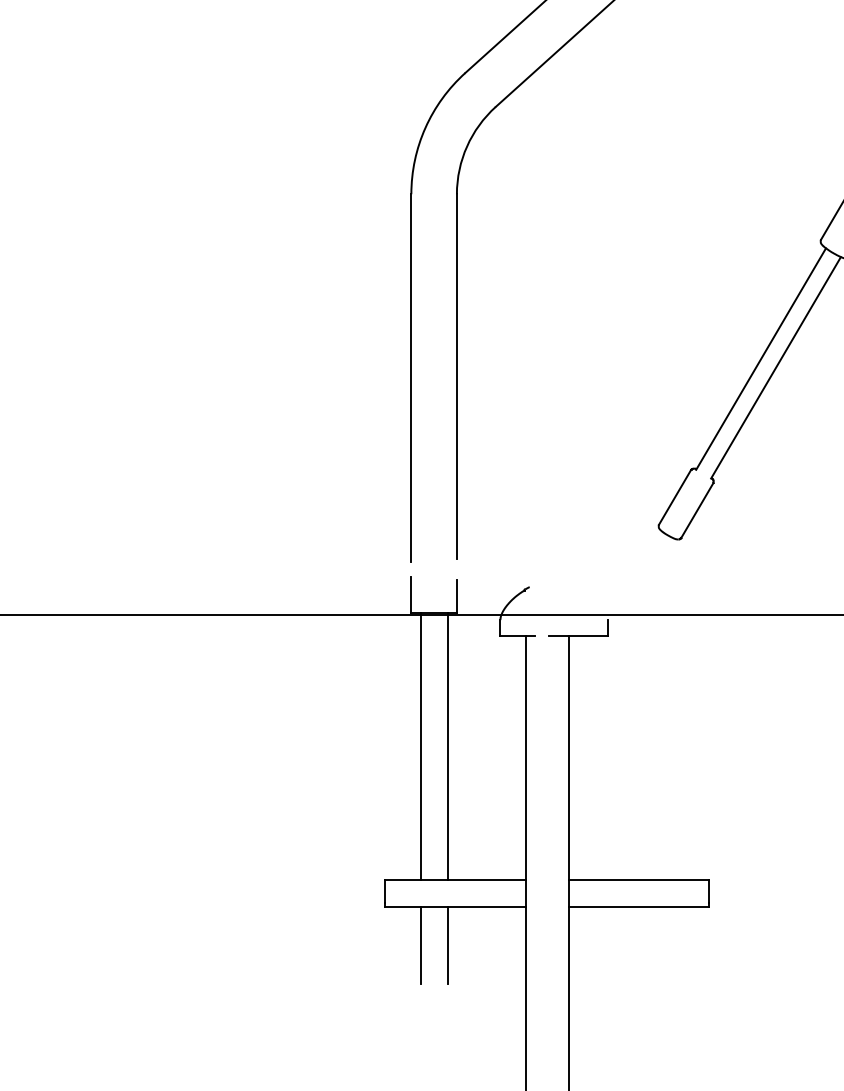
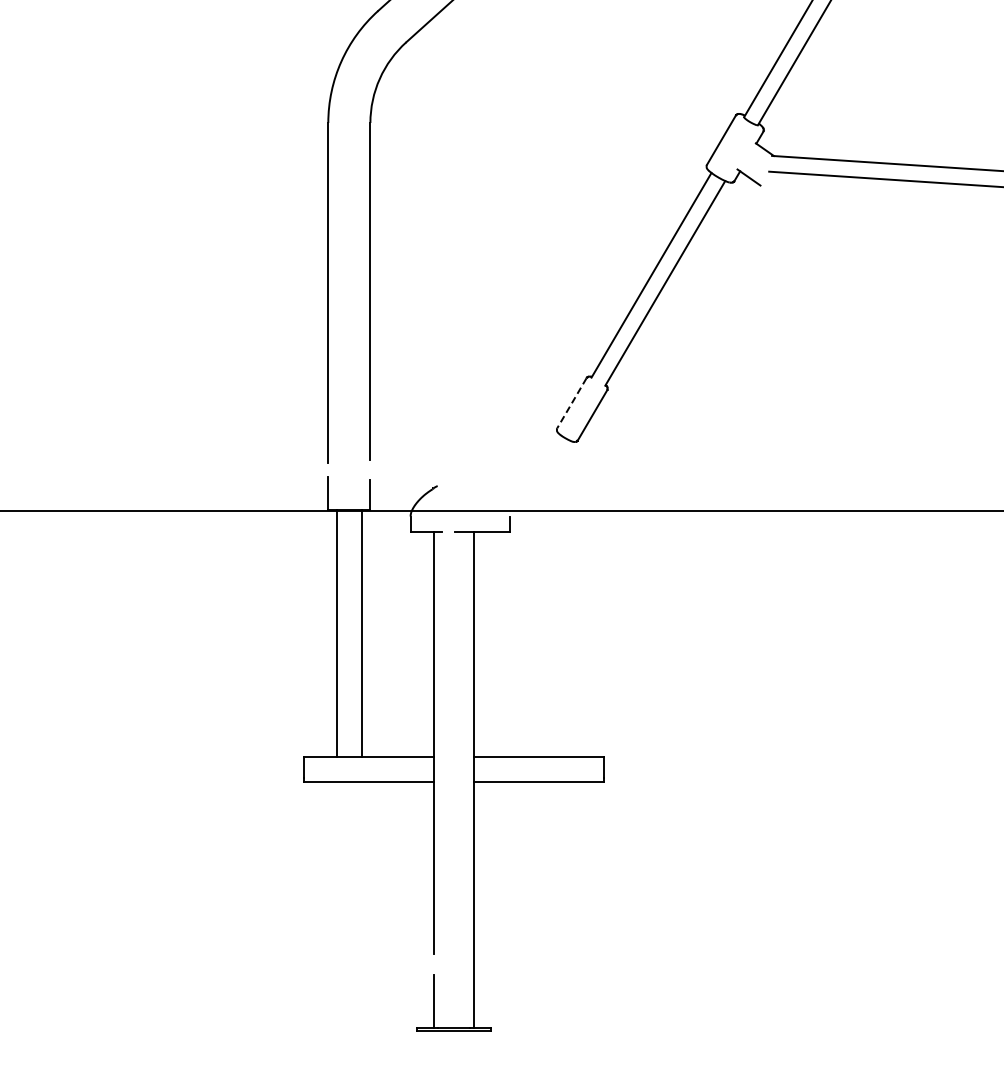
line: (674, 497) -> (571, 403), solid -> dashed
line: (420, 945) -> (336, 817), removed
line: (447, 945) -> (361, 817), removed

